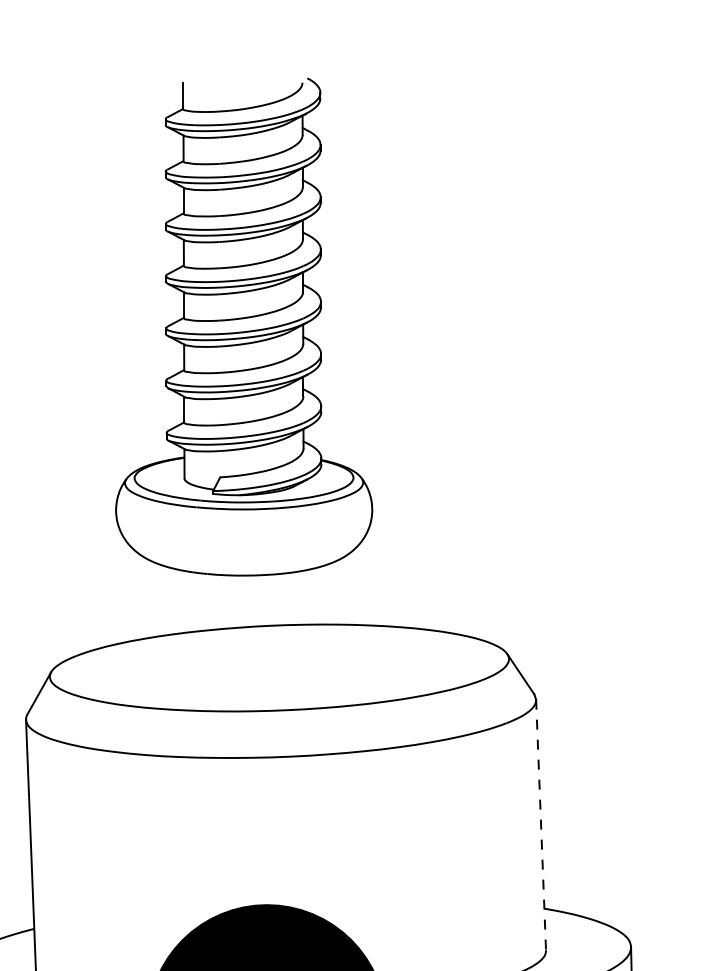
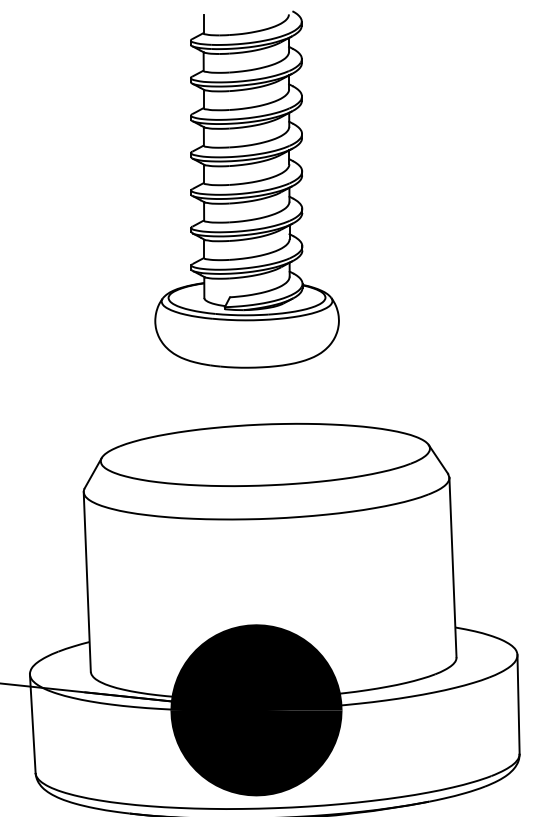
part: (243, 326) -> (246, 189), moved
line: (540, 824) -> (452, 567), dashed -> solid

